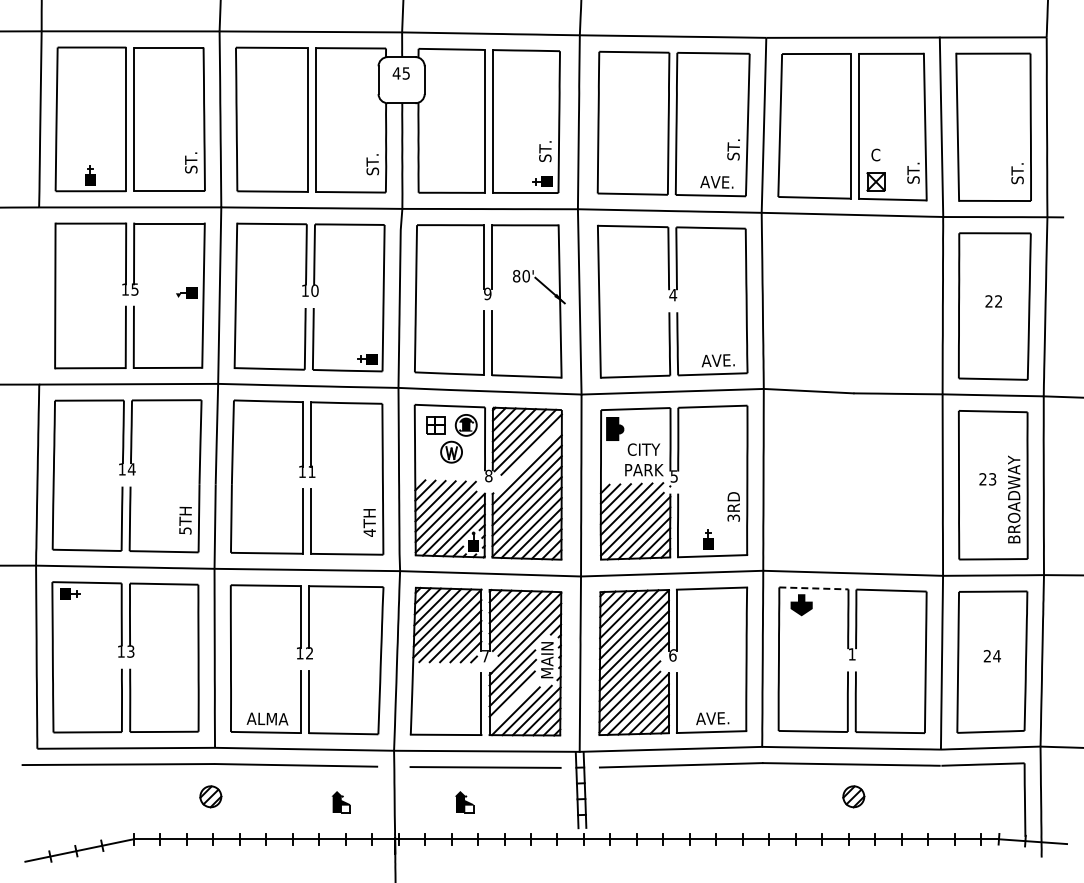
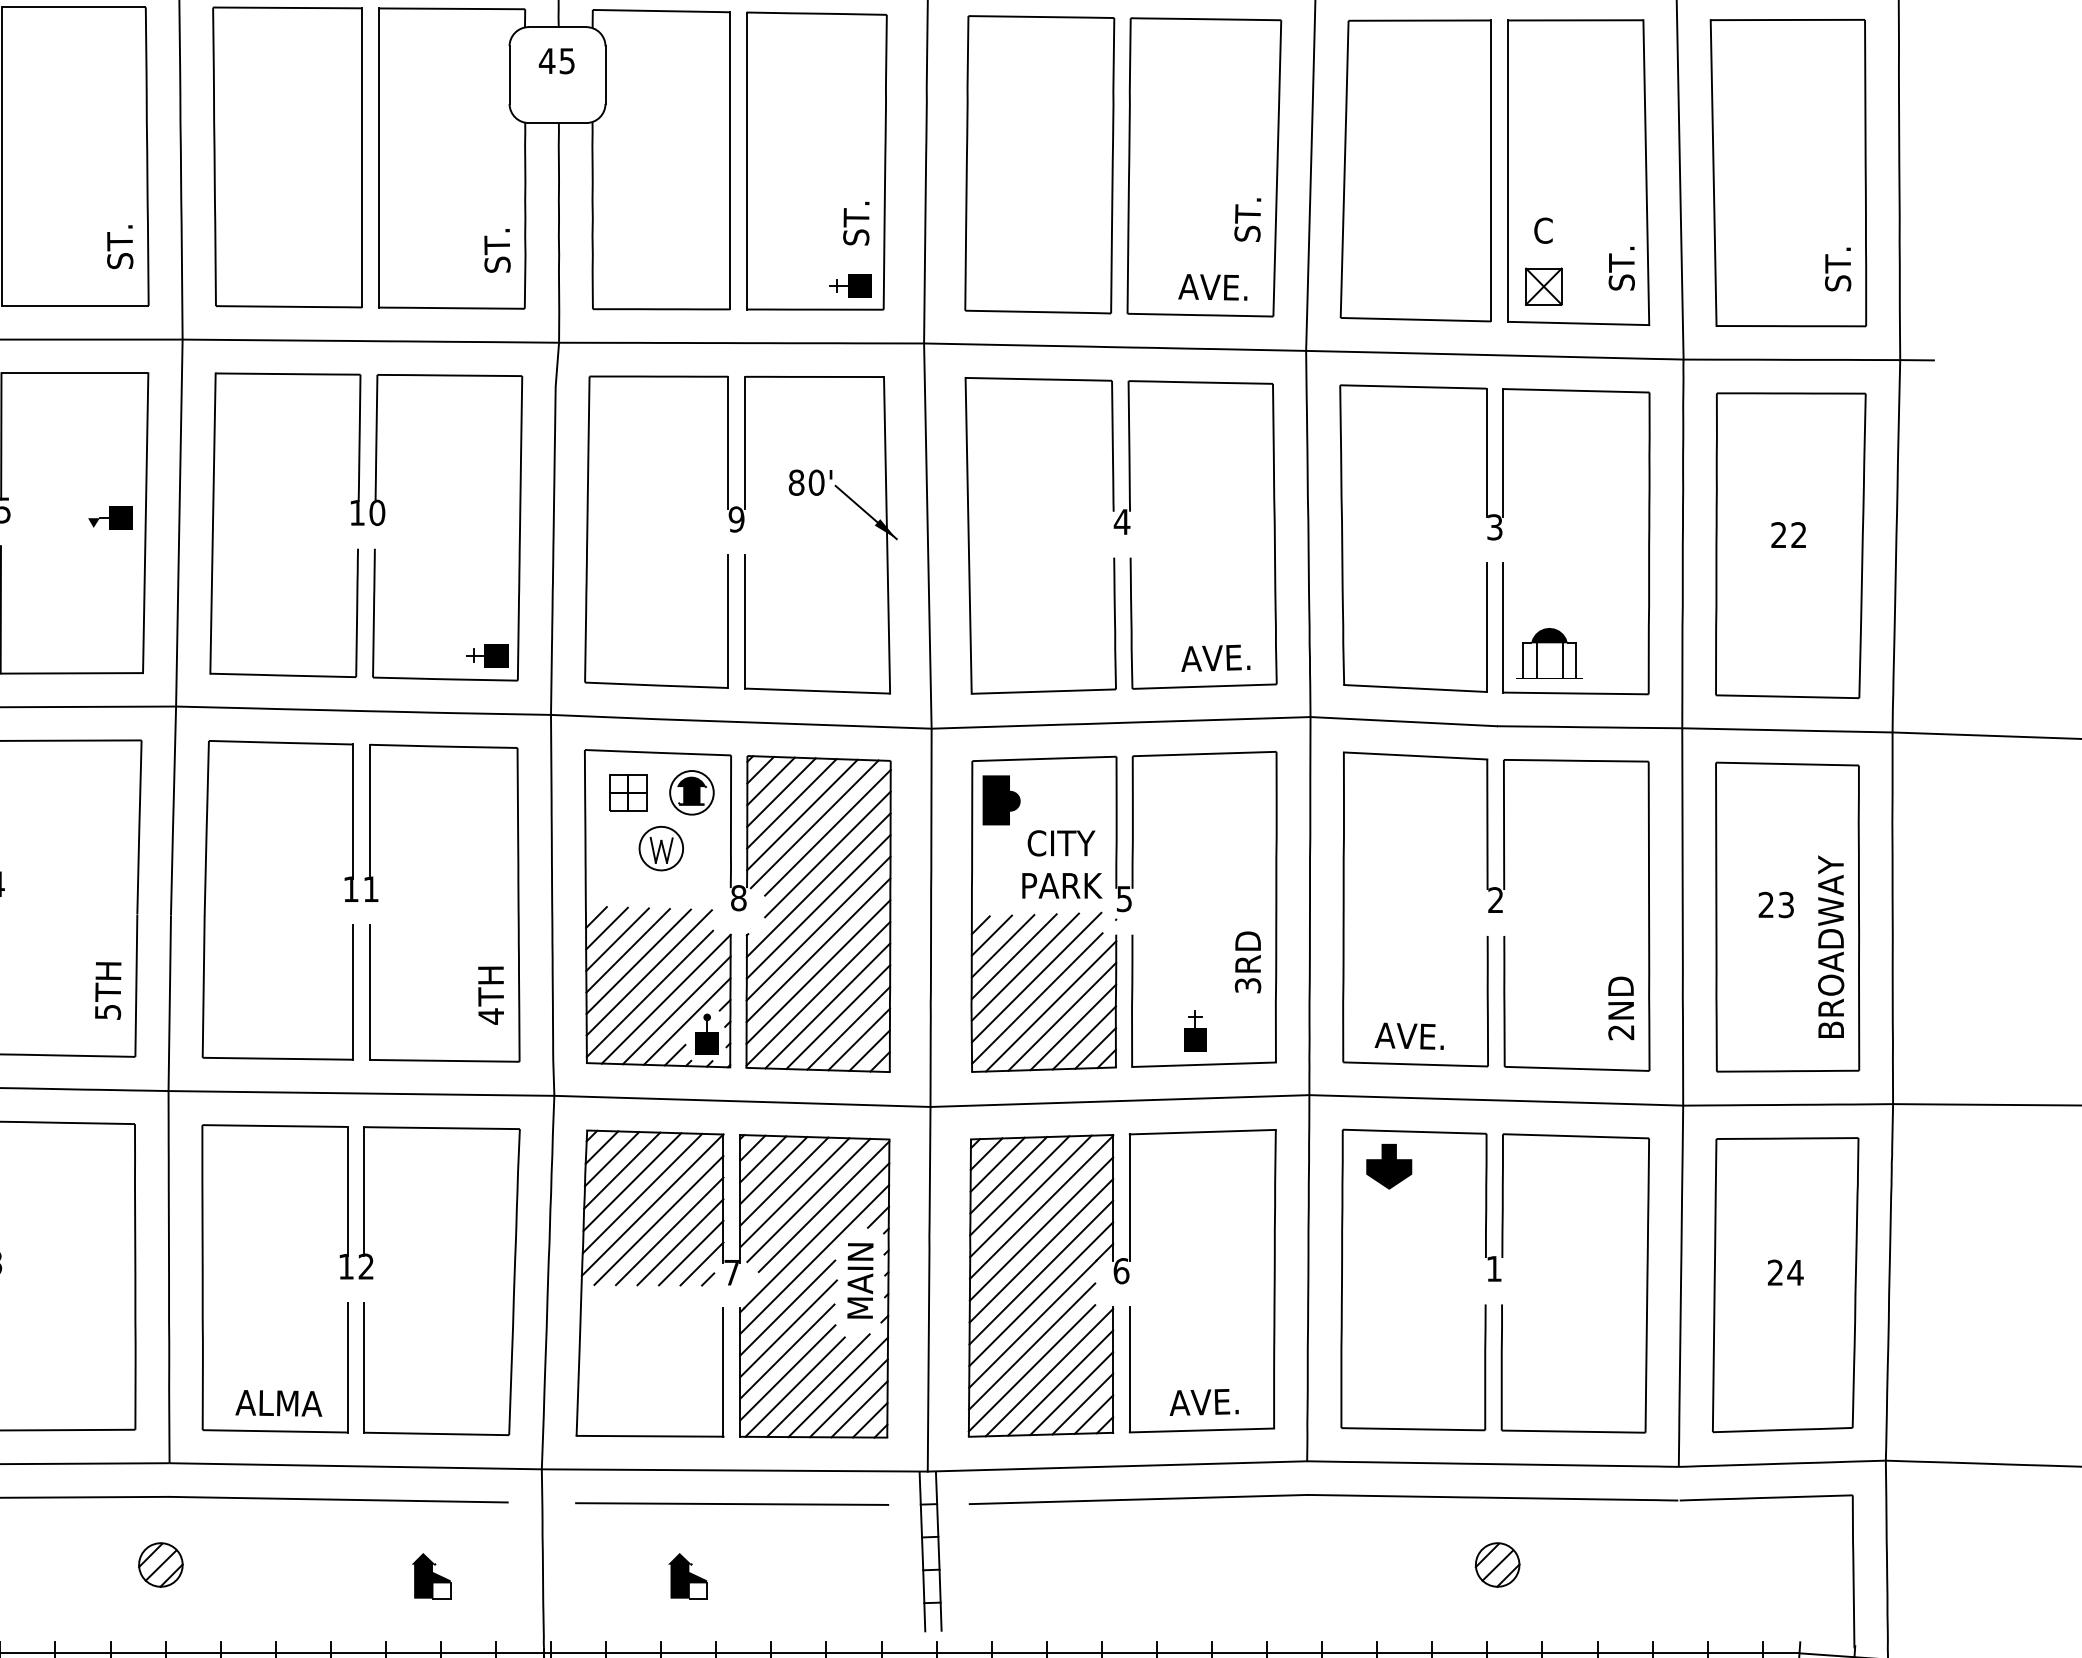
part: (852, 303) -> (1494, 539), added
line: (531, 454) -> (827, 853), added
part: (852, 482) -> (1494, 911), added
line: (814, 588) -> (1415, 1131), dashed -> solid
line: (512, 704) -> (788, 1373), added

